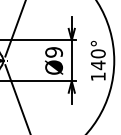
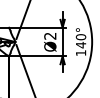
text: (54, 51) -> (50, 35), Ø9 -> Ø2

